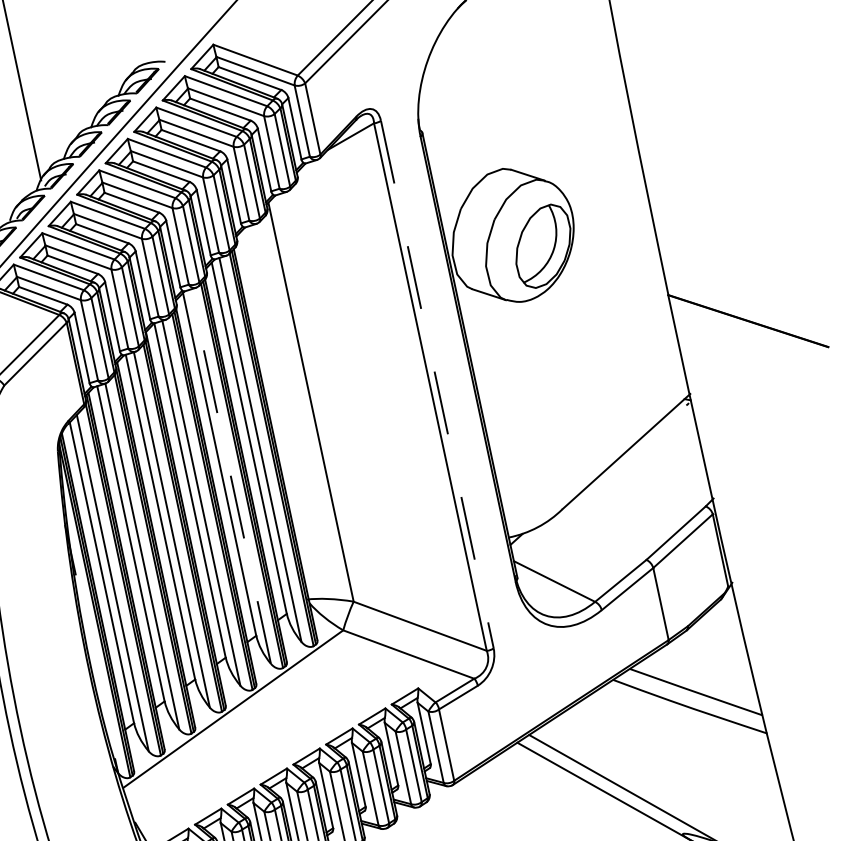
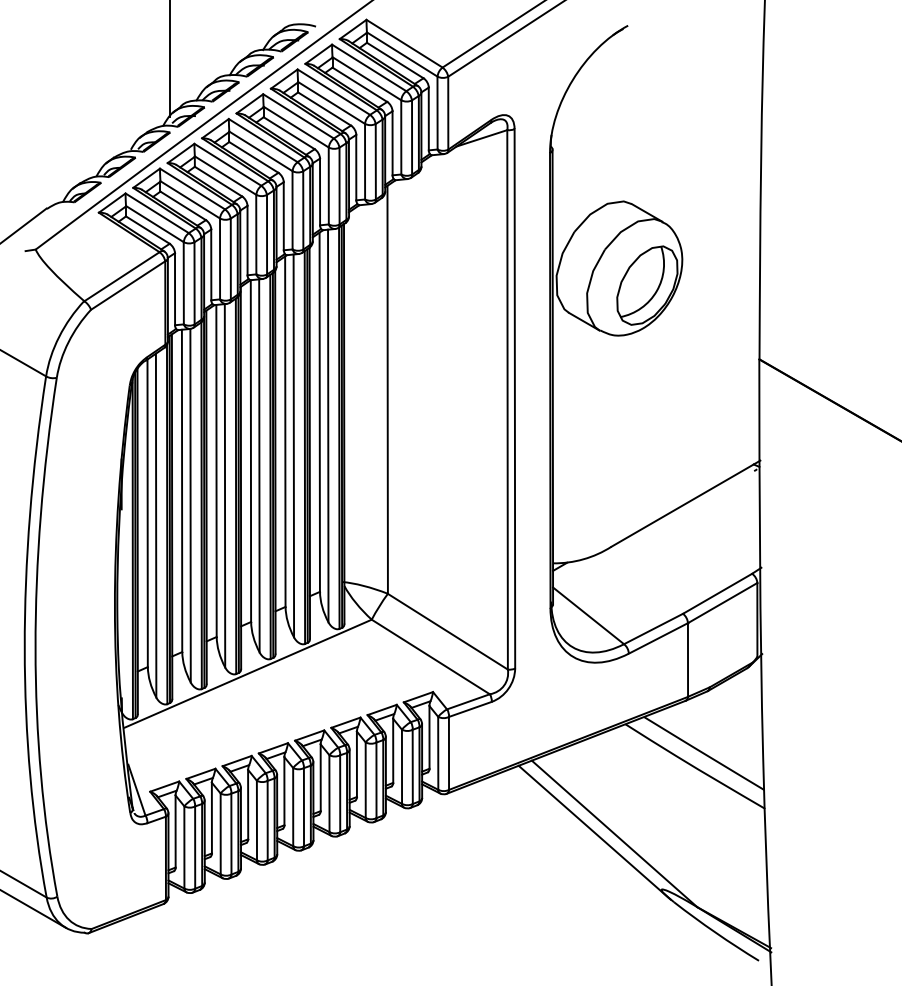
line: (436, 384) -> (514, 398), dashed -> solid
line: (230, 476) -> (293, 445), dashed -> solid

